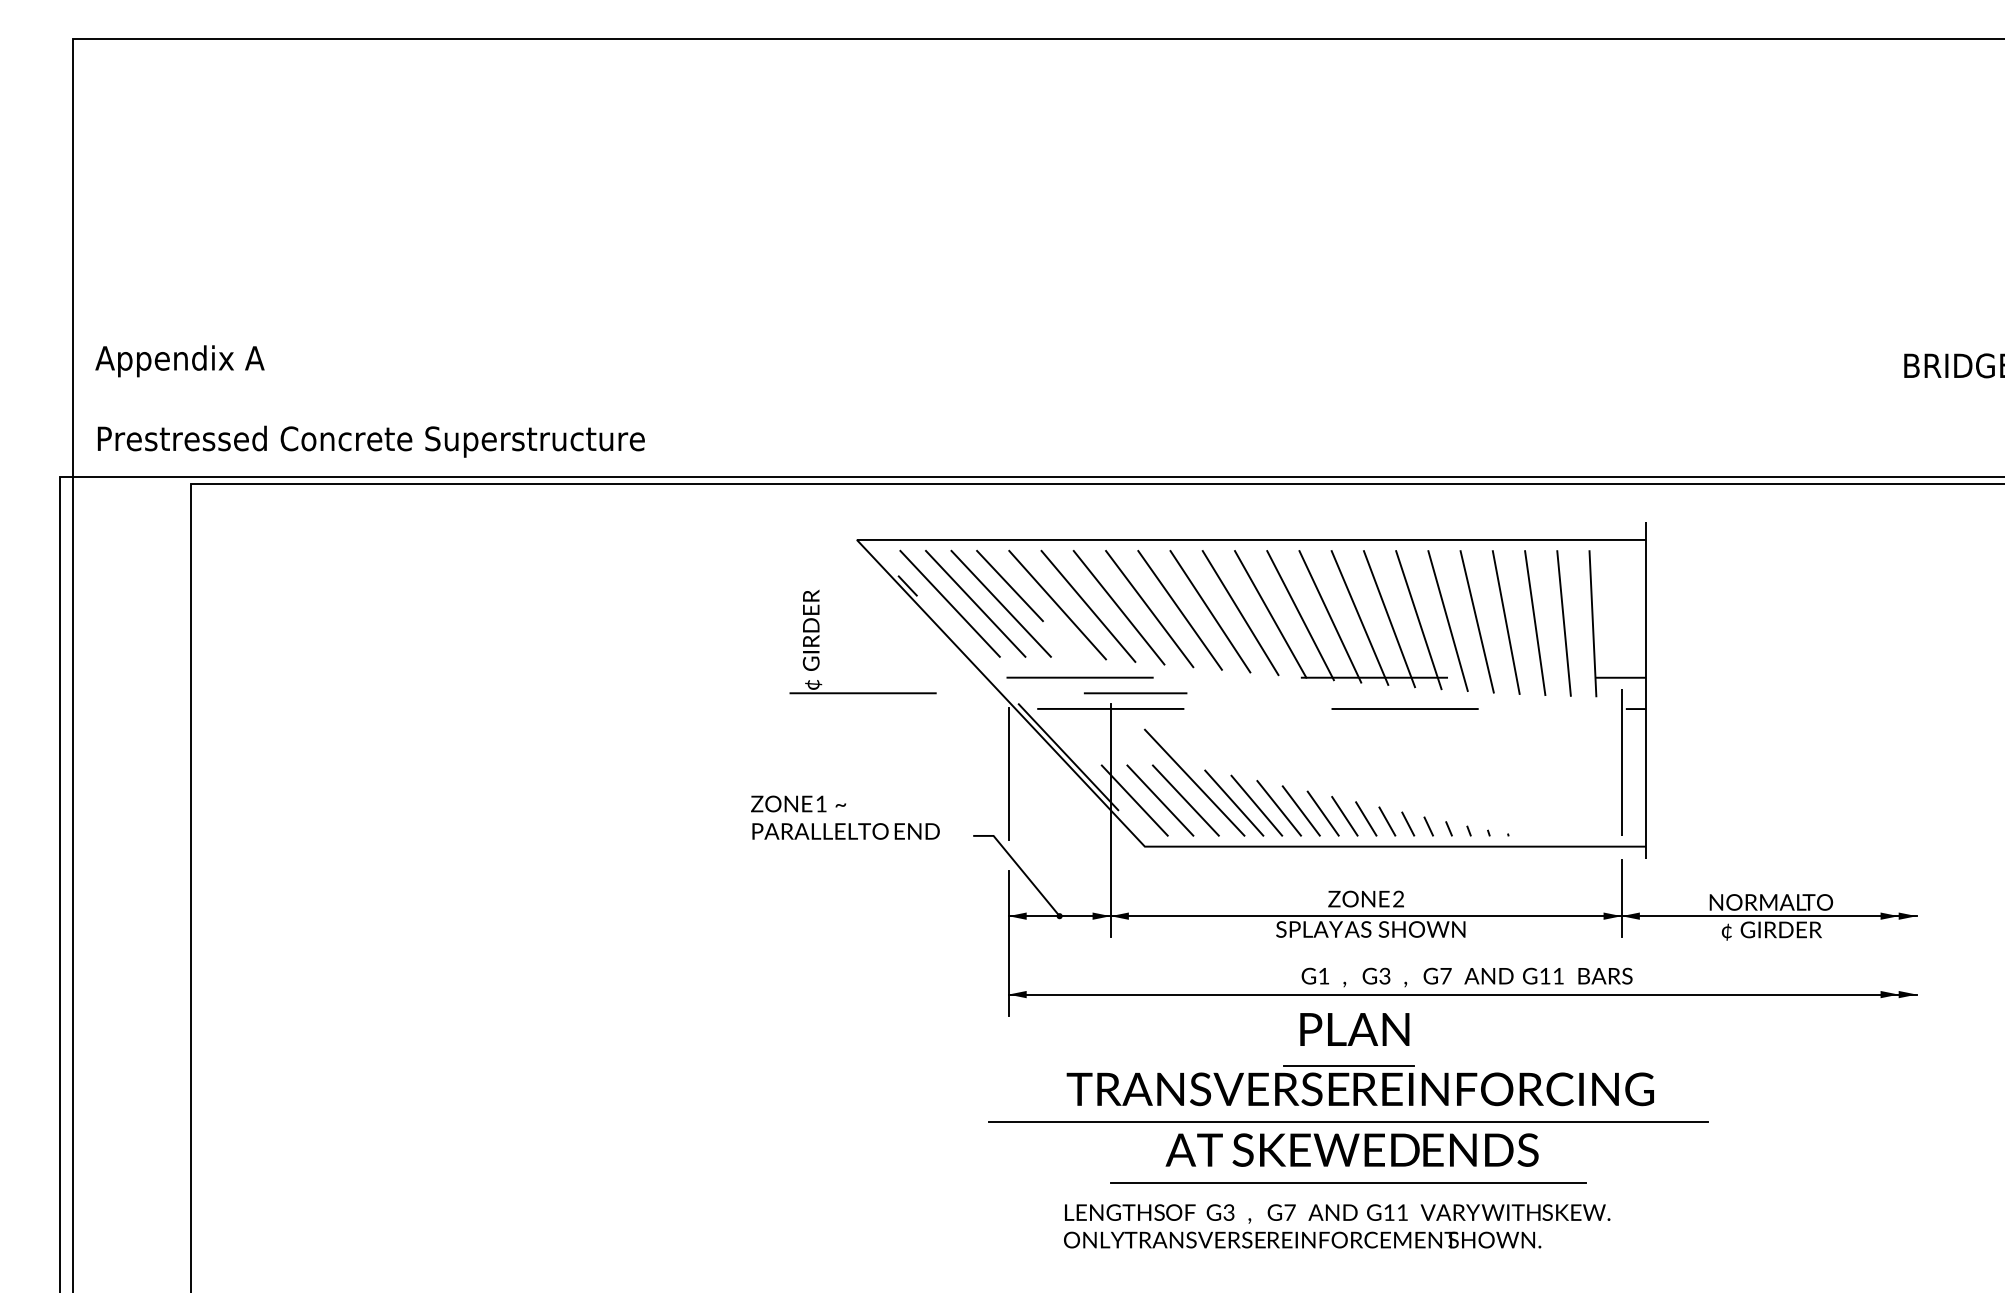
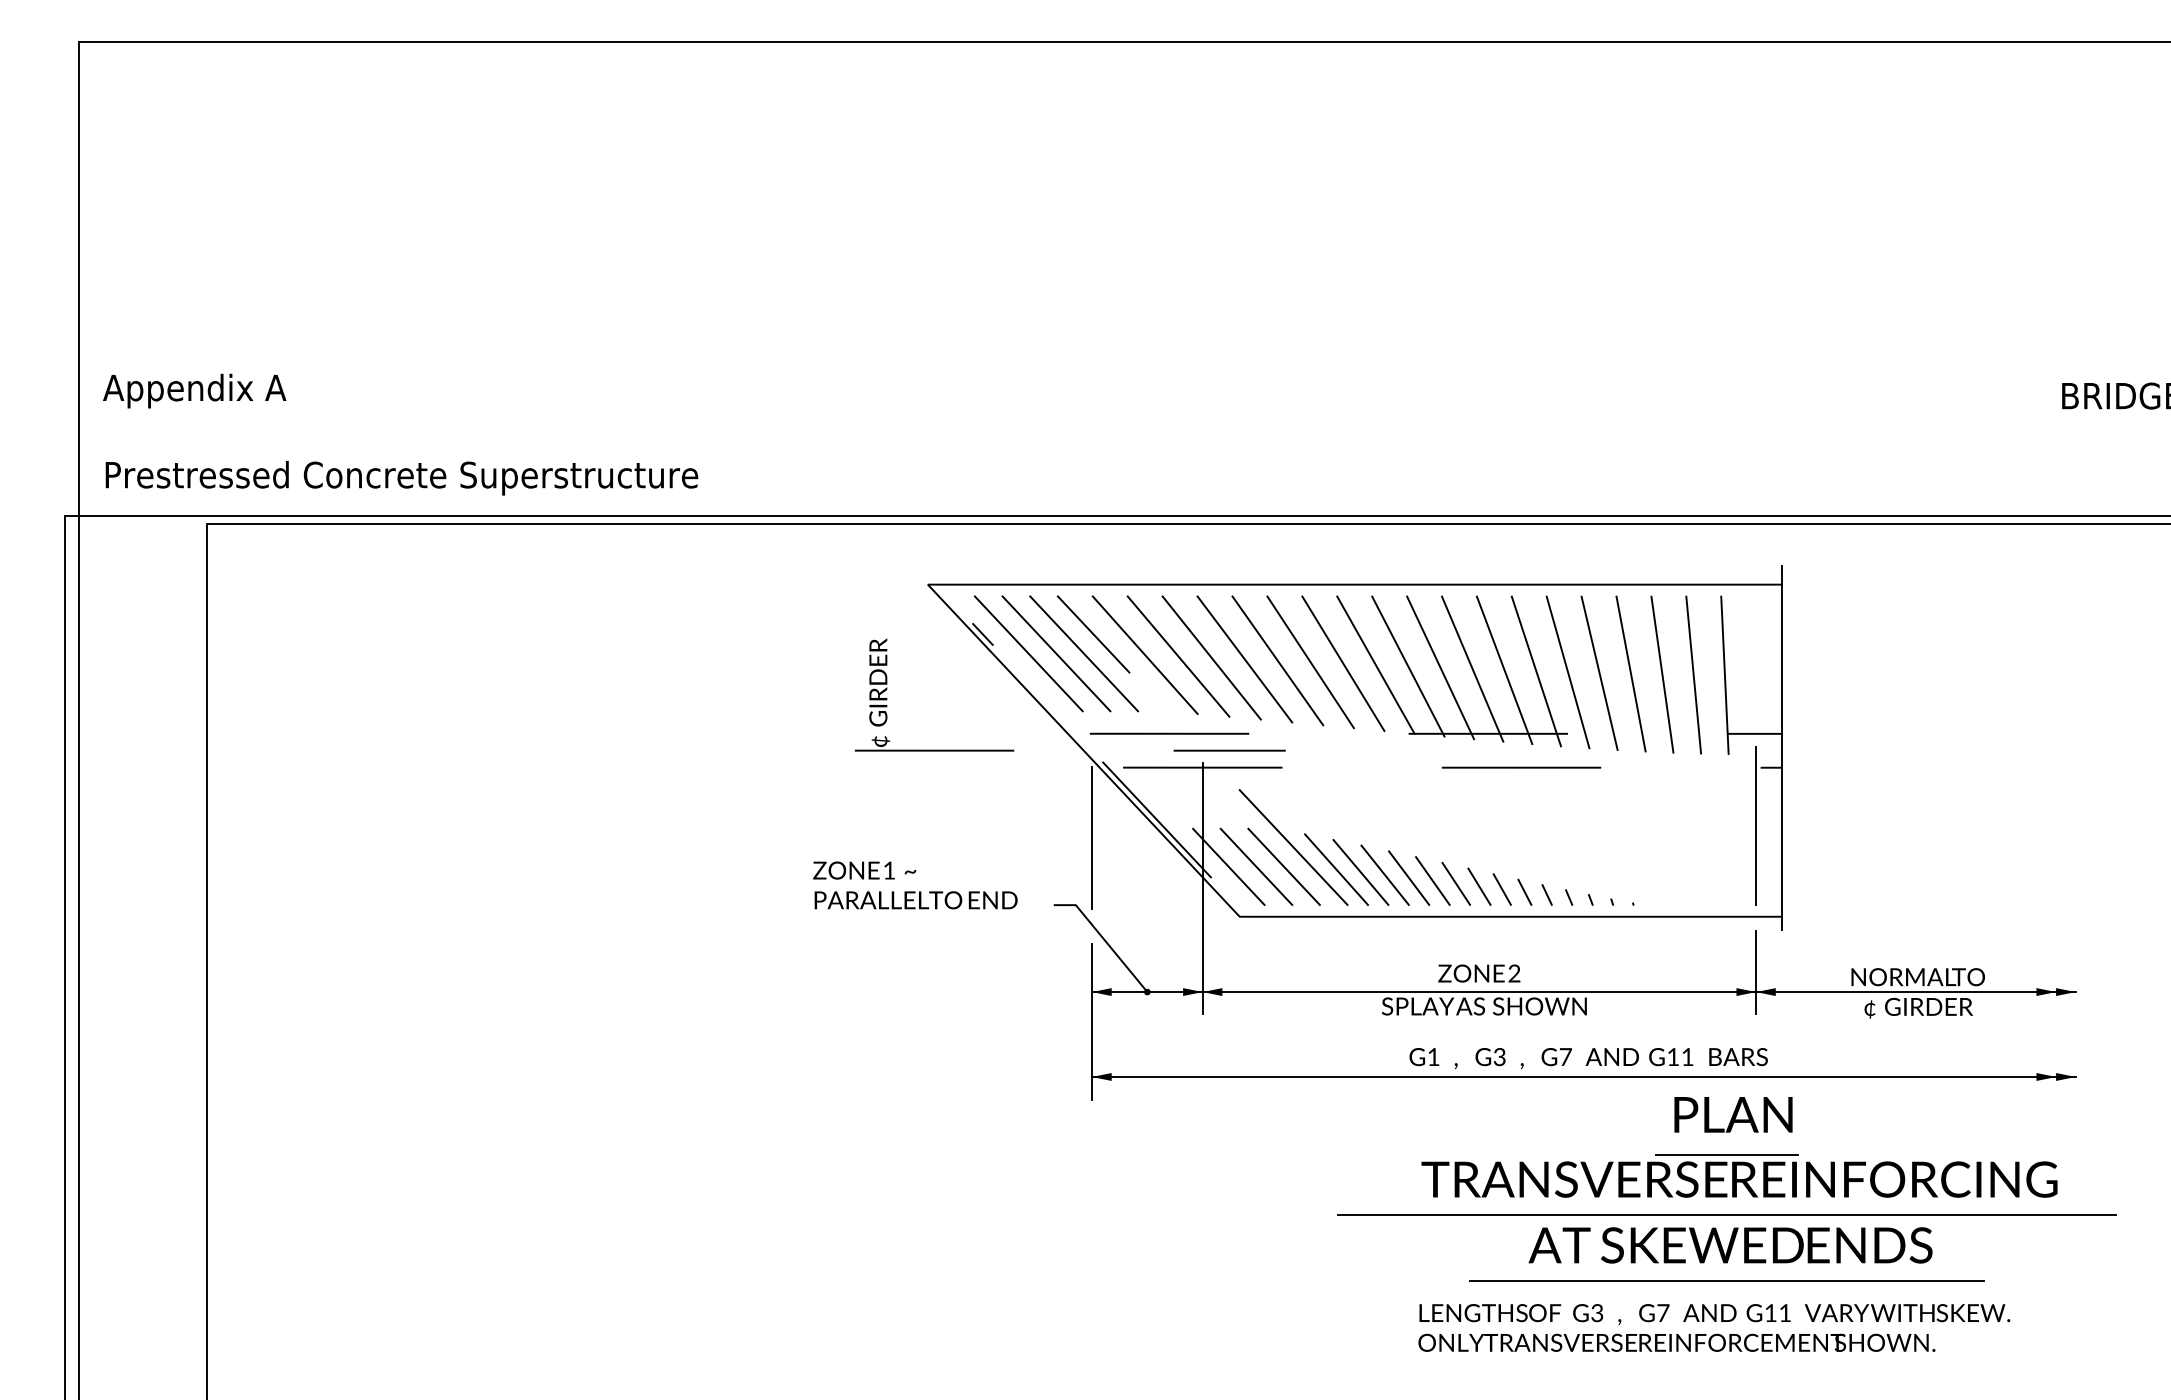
part: (1355, 1133) -> (1734, 1227), moved

